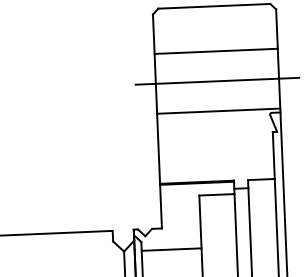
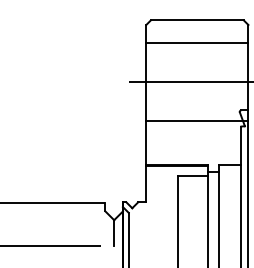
line: (216, 51) -> (197, 42), moved
line: (218, 111) -> (197, 121), moved
line: (171, 249) -> (153, 220), removed

